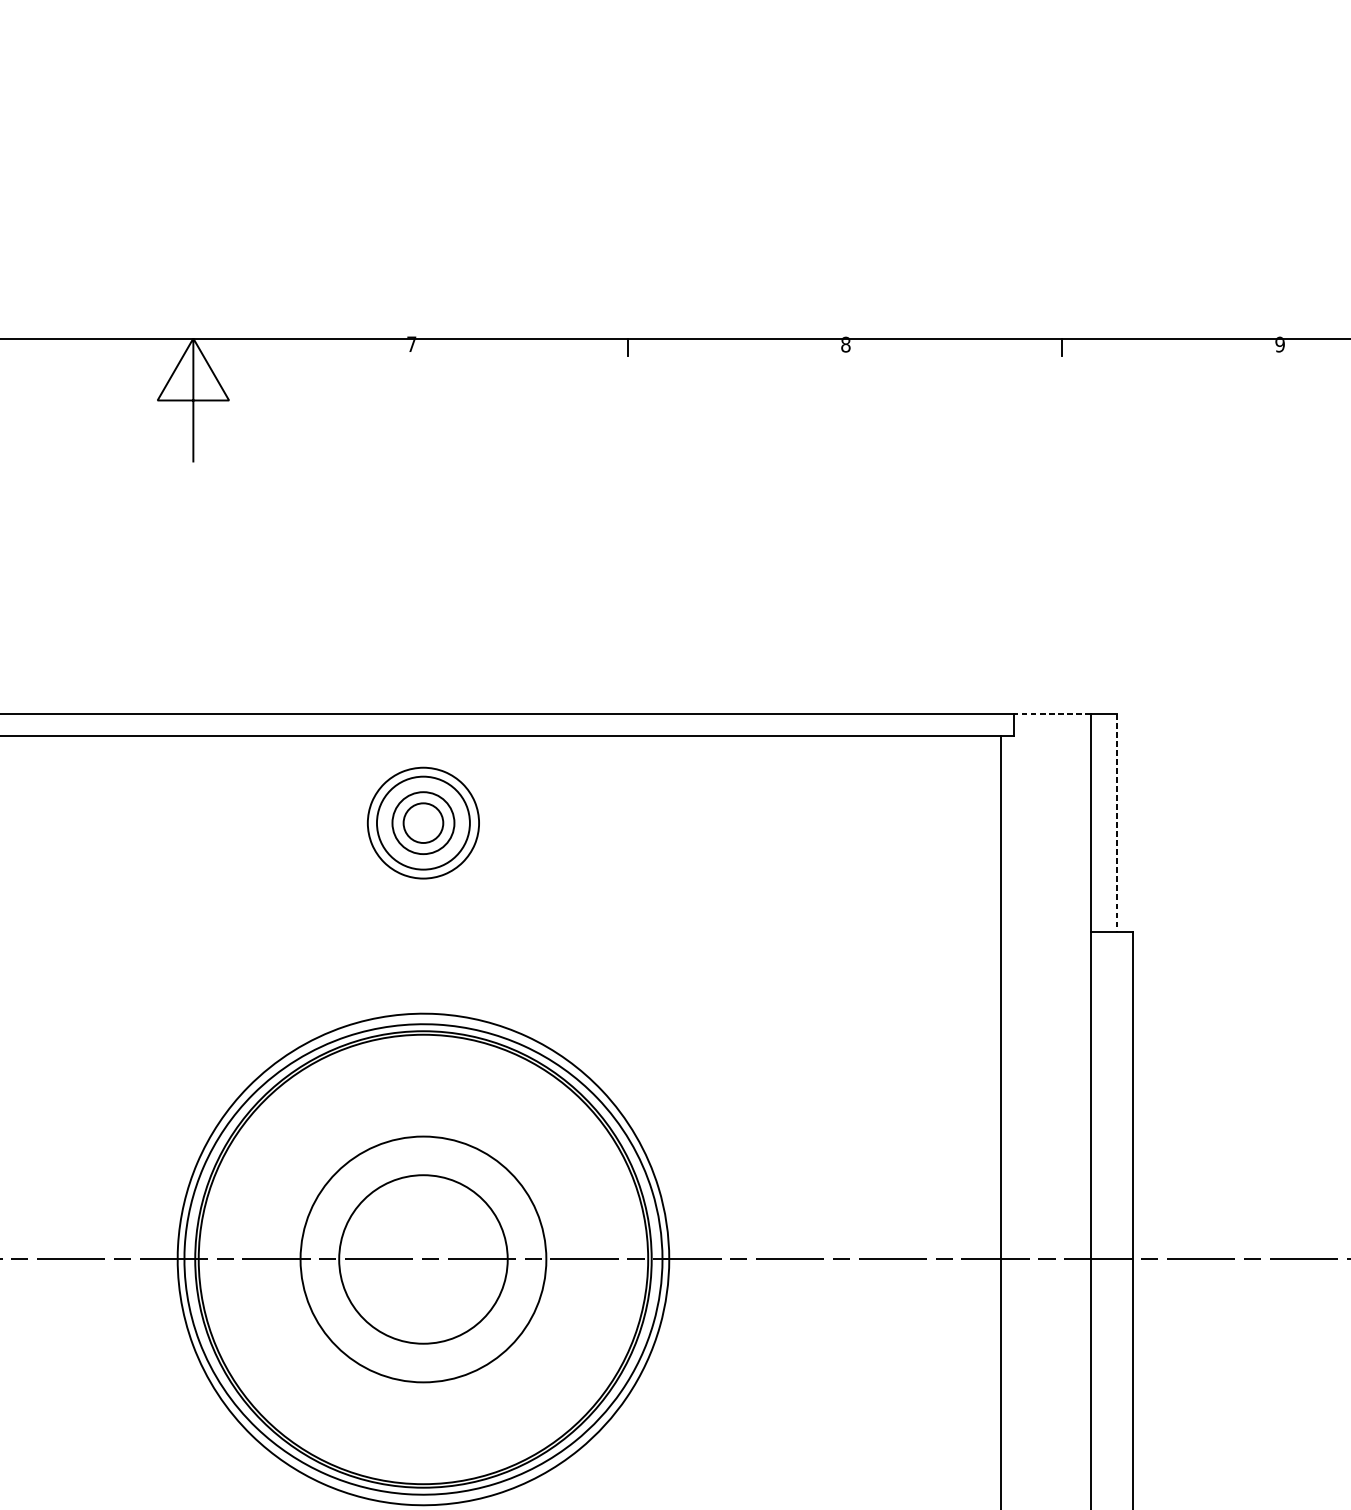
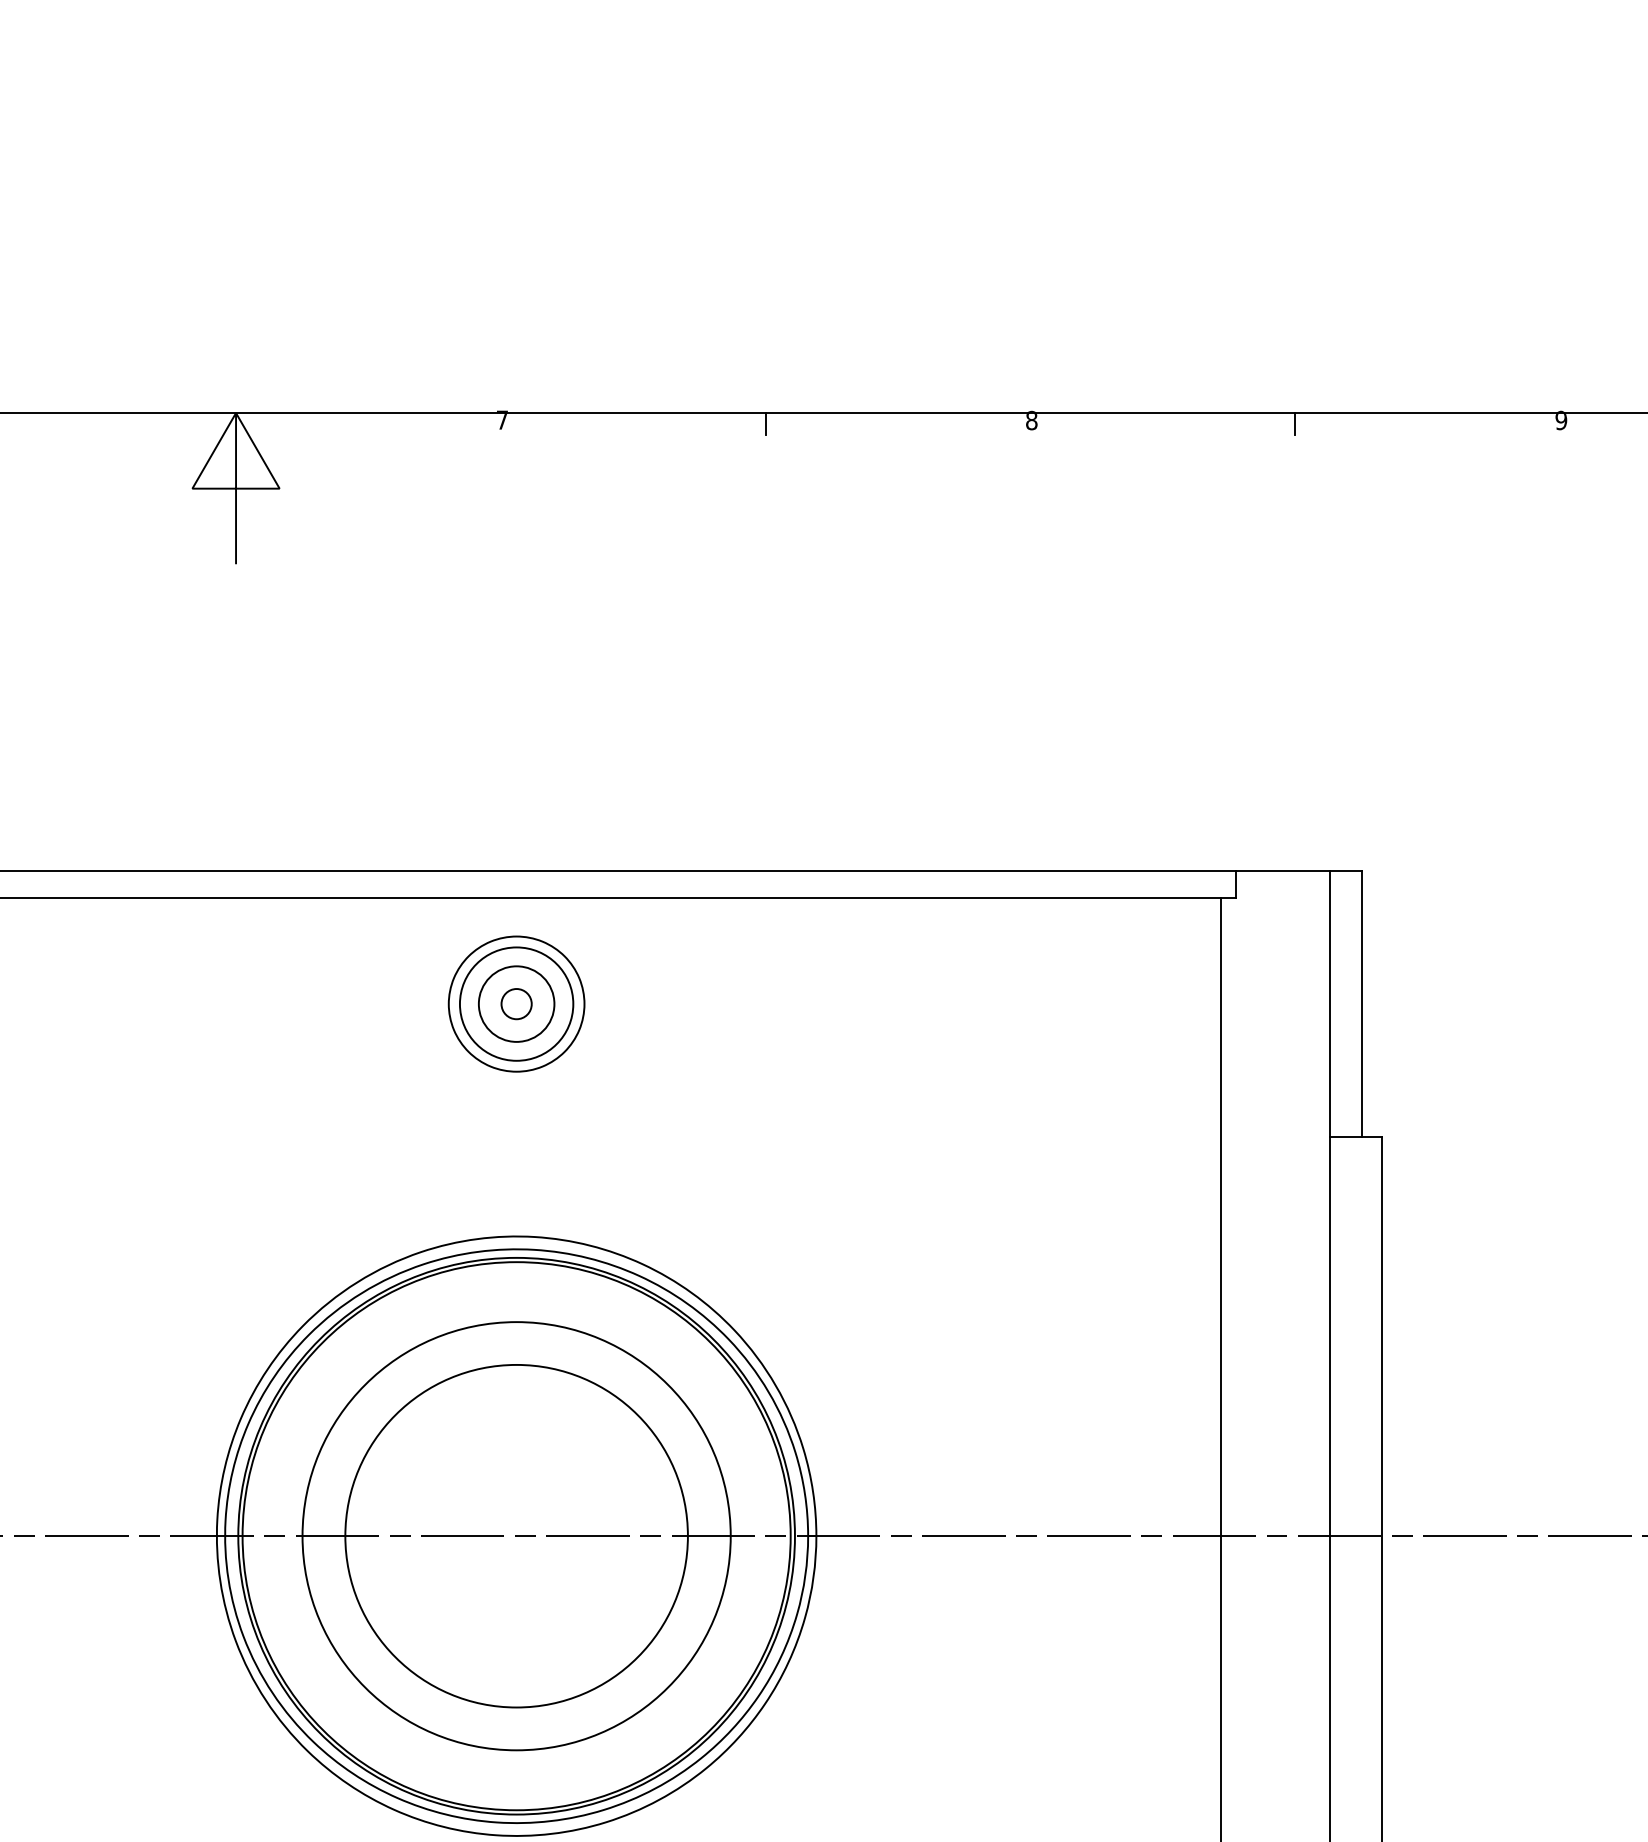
line: (1052, 714) -> (1283, 871), dashed -> solid
circle: (423, 823) -> (516, 1004), size x0.62
line: (1116, 823) -> (1361, 1004), dashed -> solid
circle: (423, 1258) -> (516, 1535), size x1.67
circle: (423, 1259) -> (516, 1536), size x1.43

